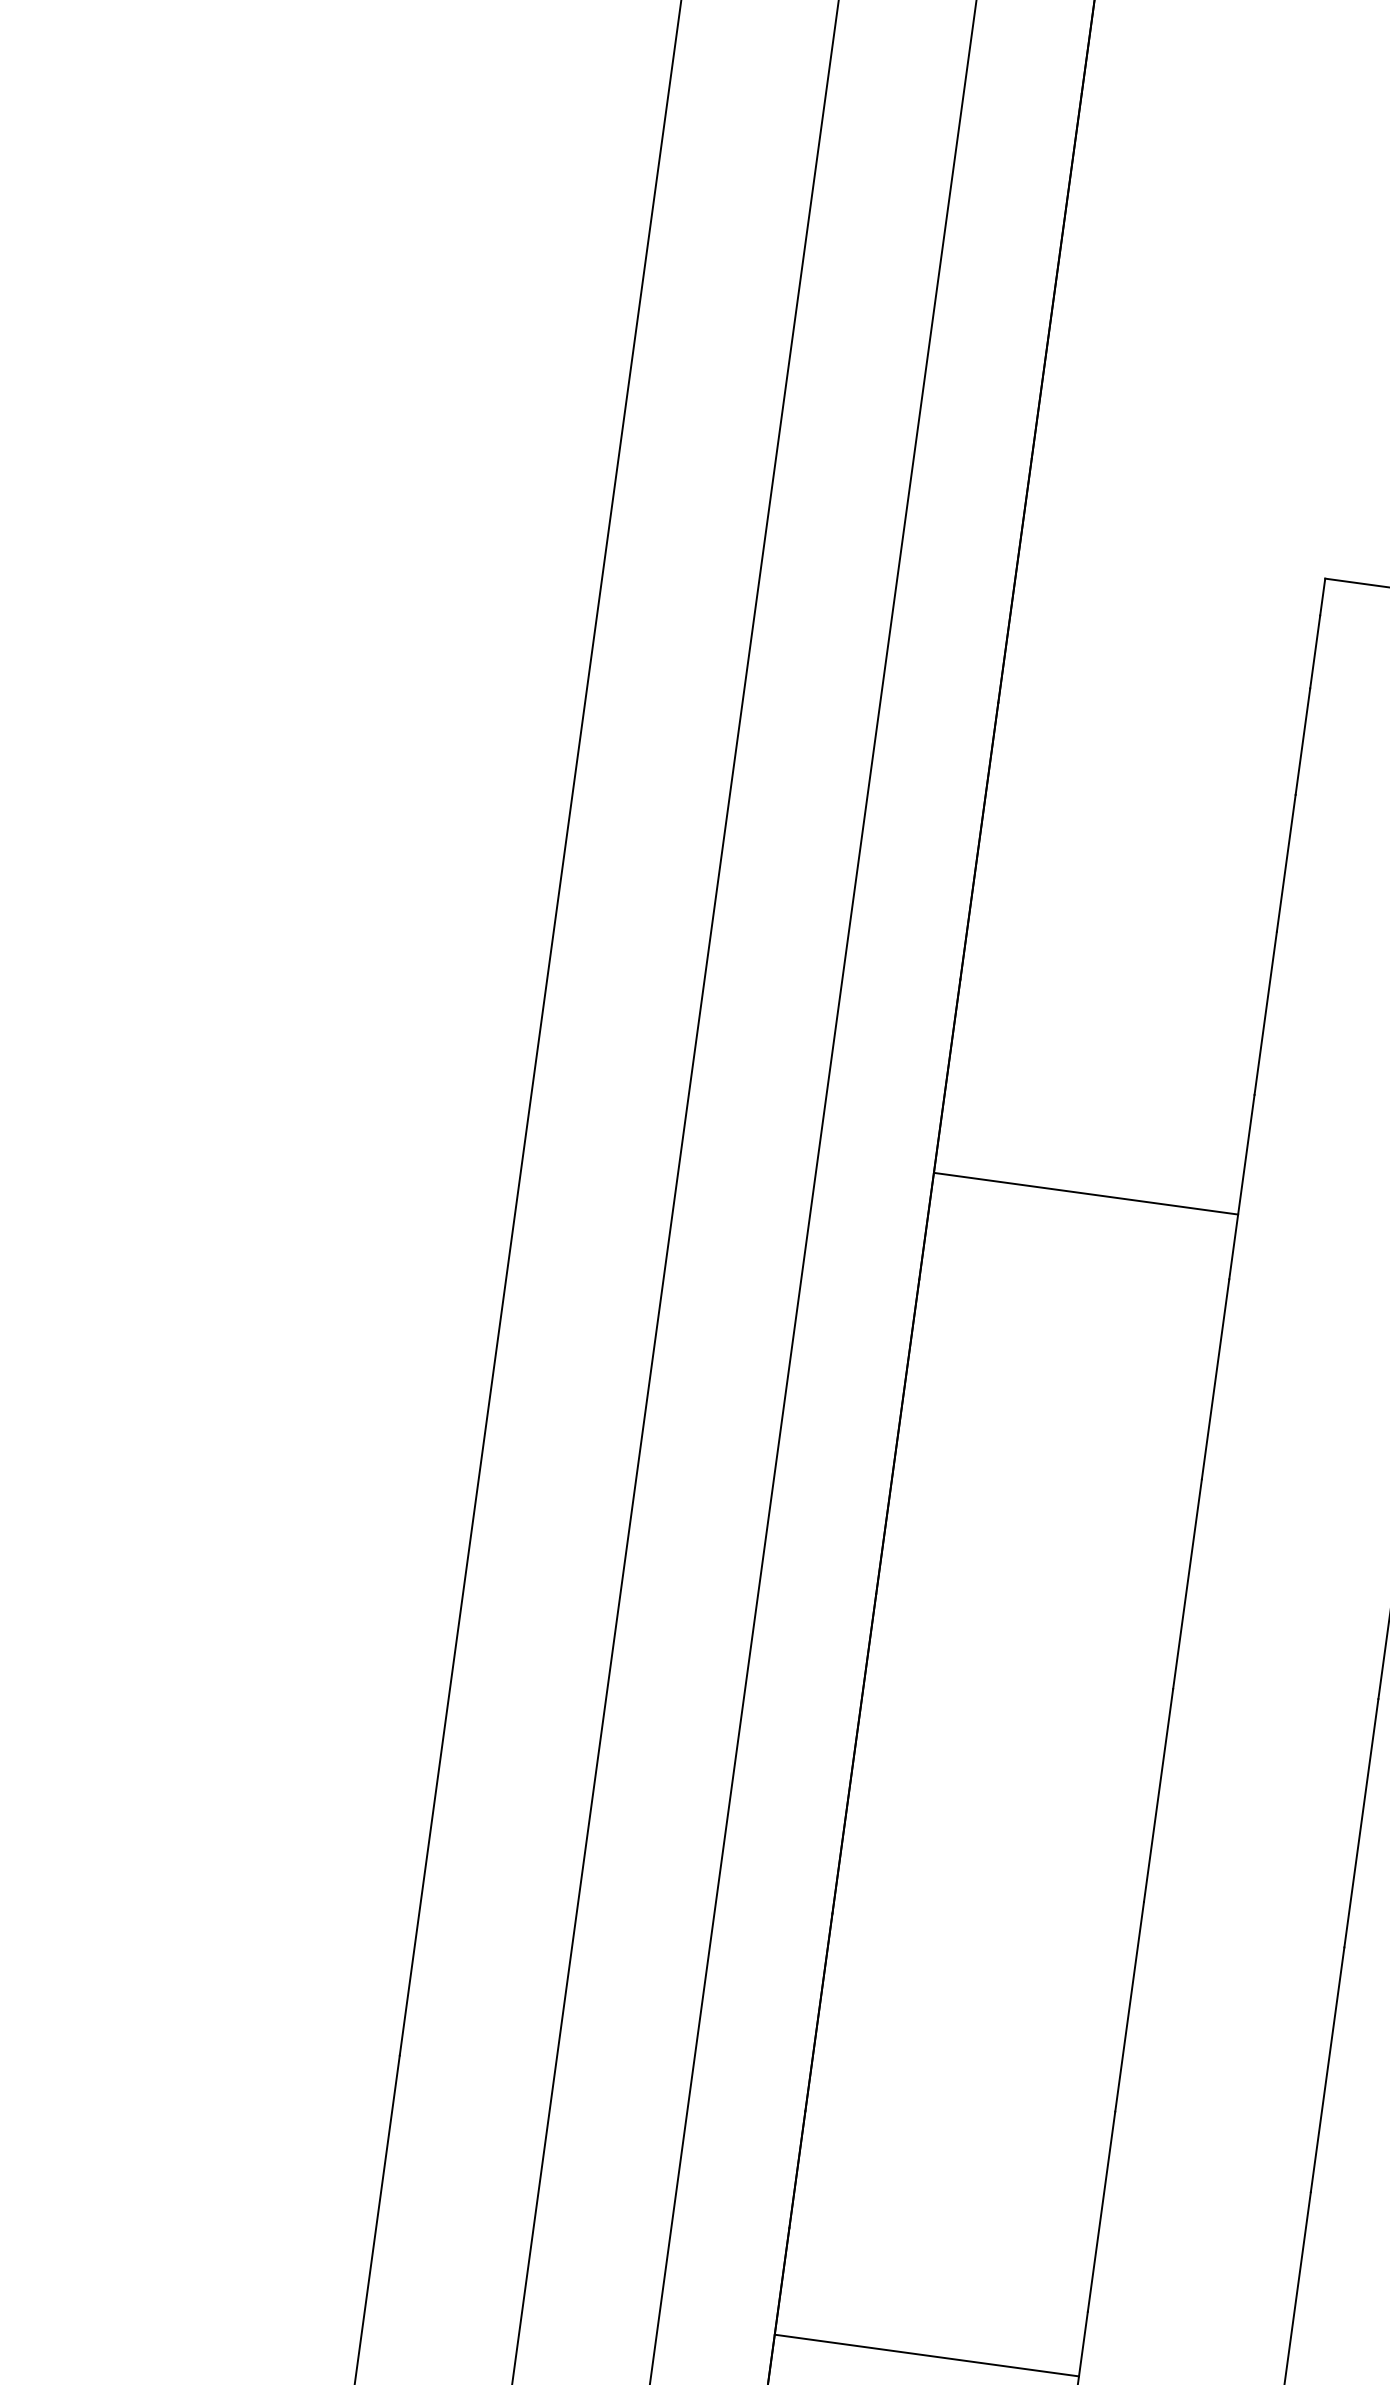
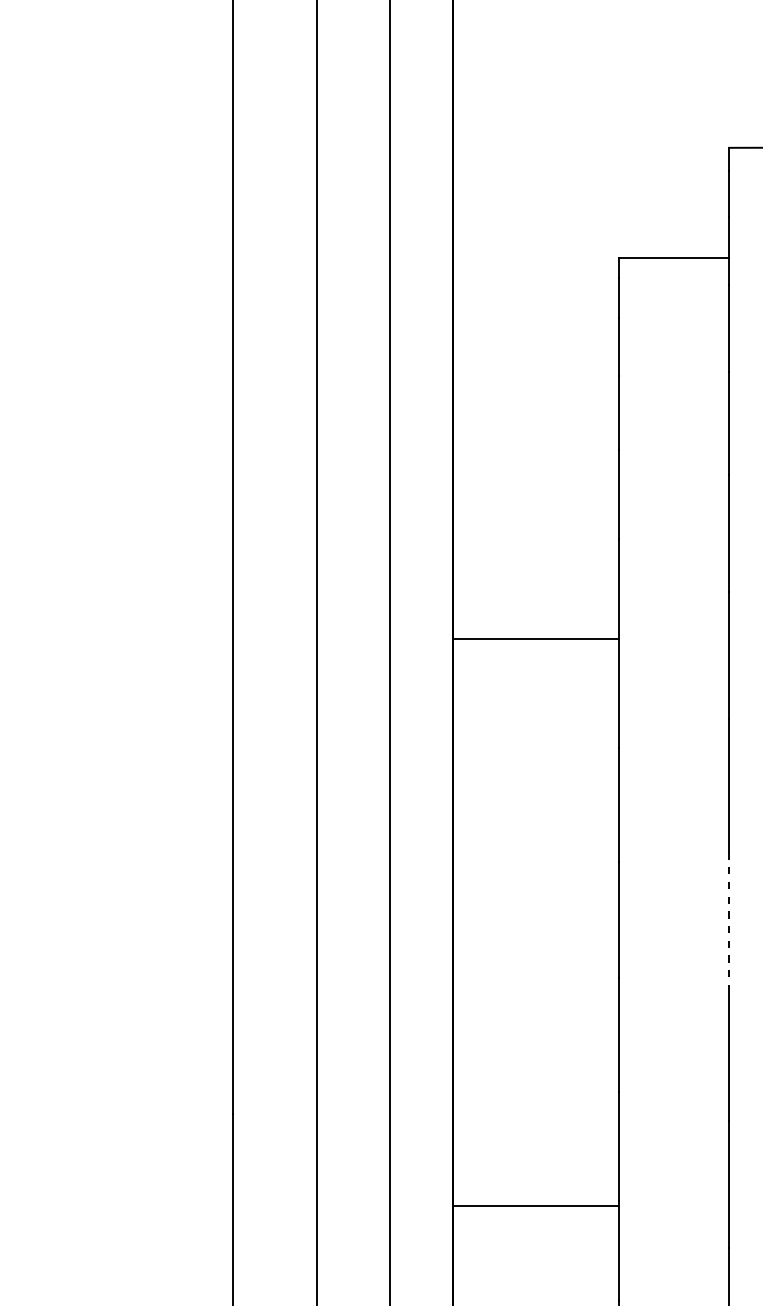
line: (1084, 1194) -> (535, 639), moved
line: (1362, 1822) -> (729, 919), solid -> dashed
line: (925, 2354) -> (535, 1205), moved

